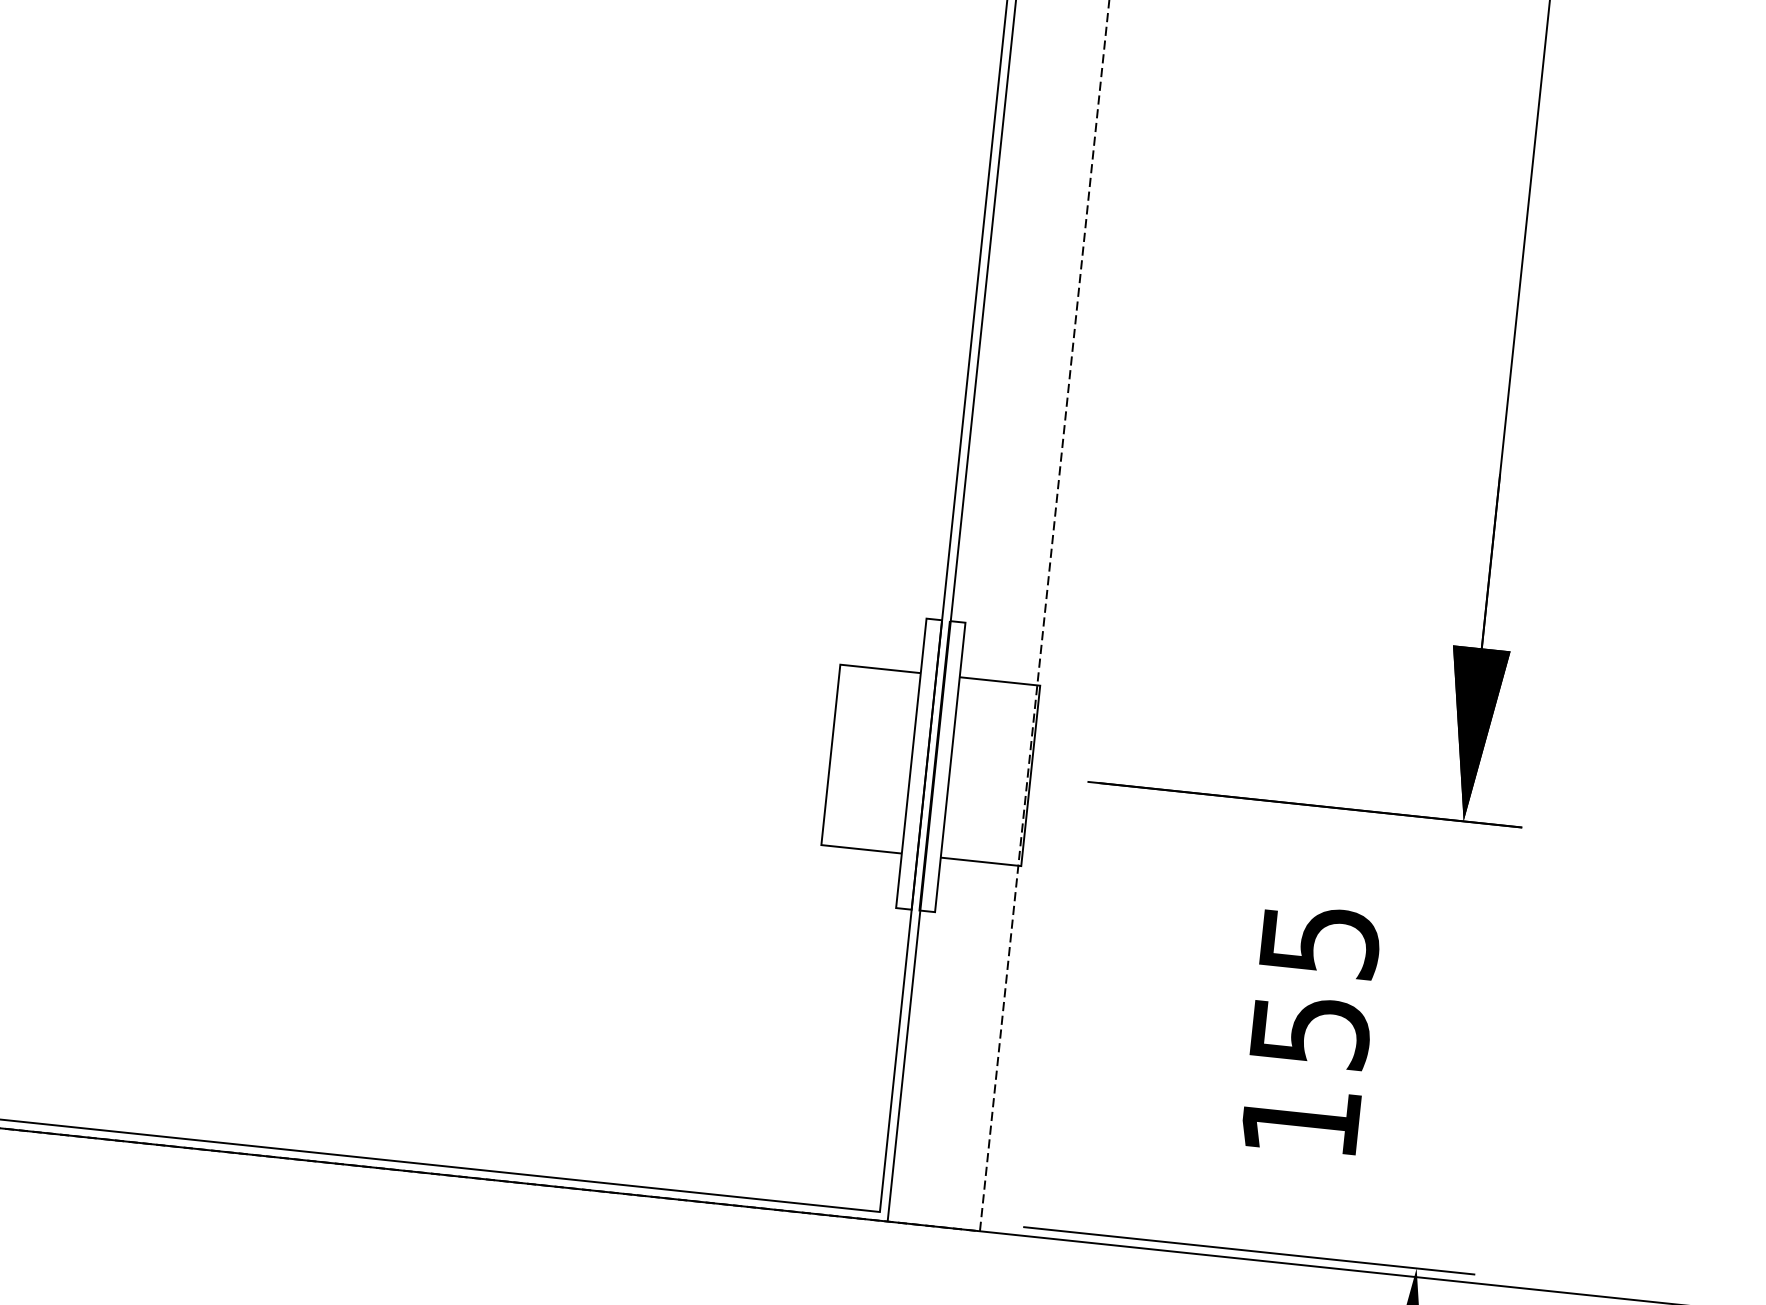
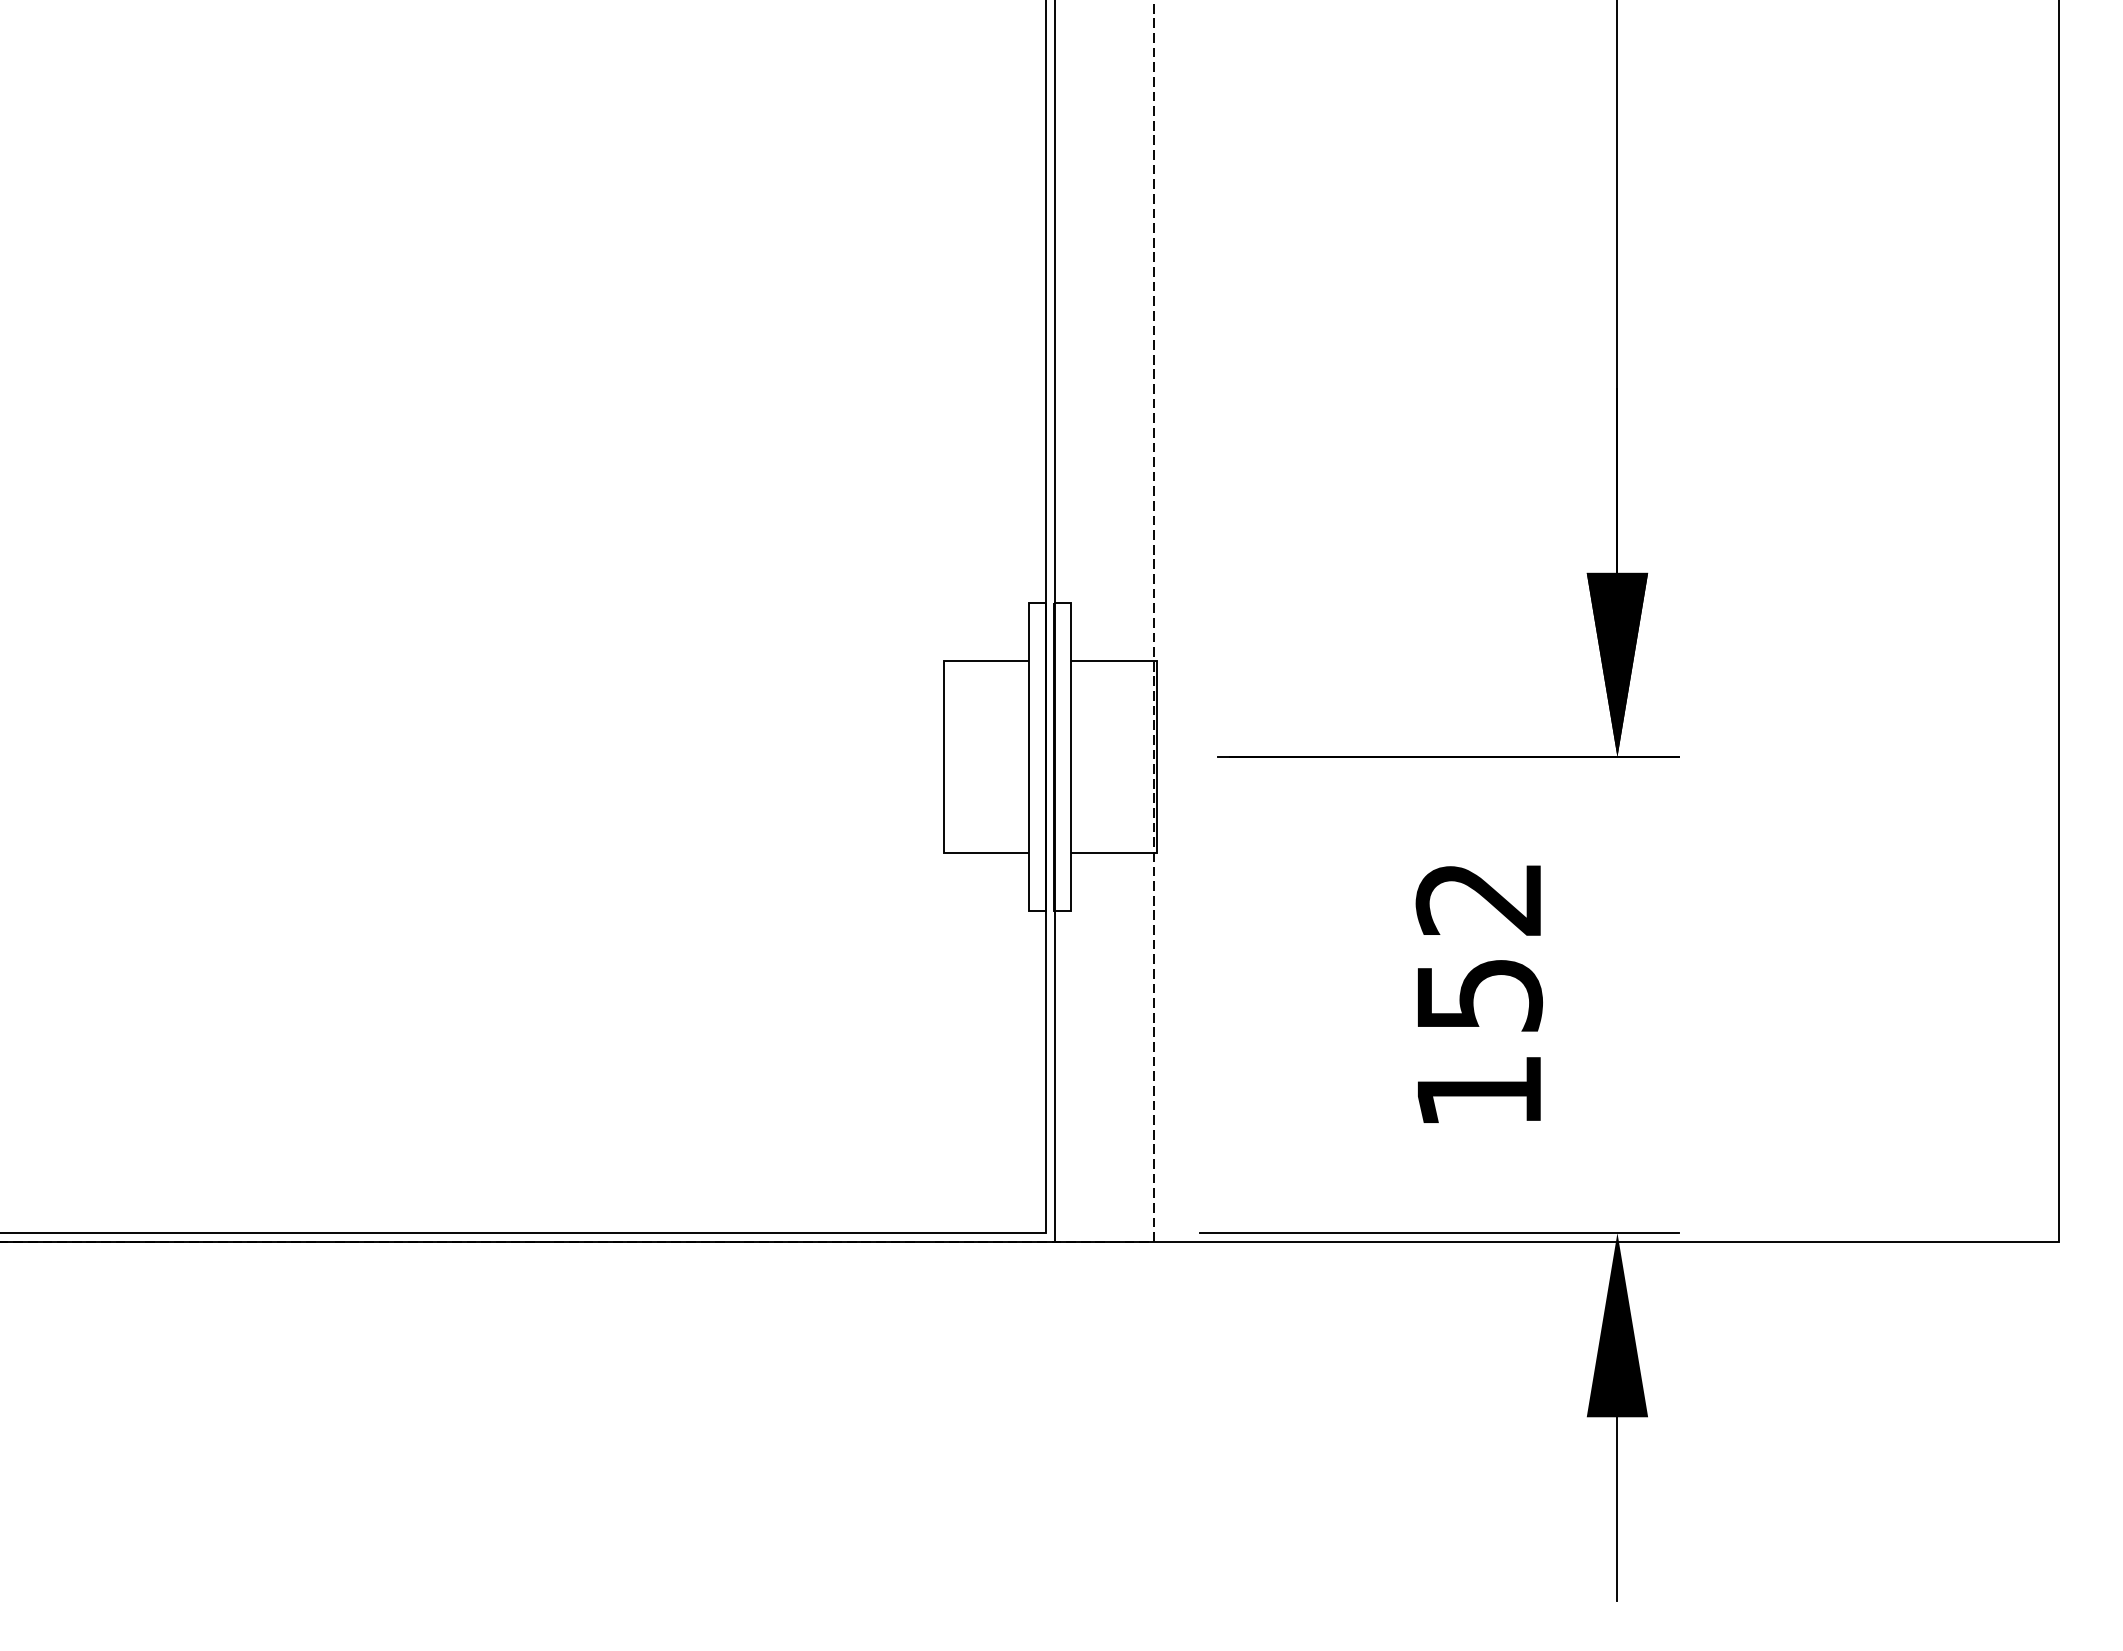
text: (1319, 941) -> (1478, 899), 155 -> 152

